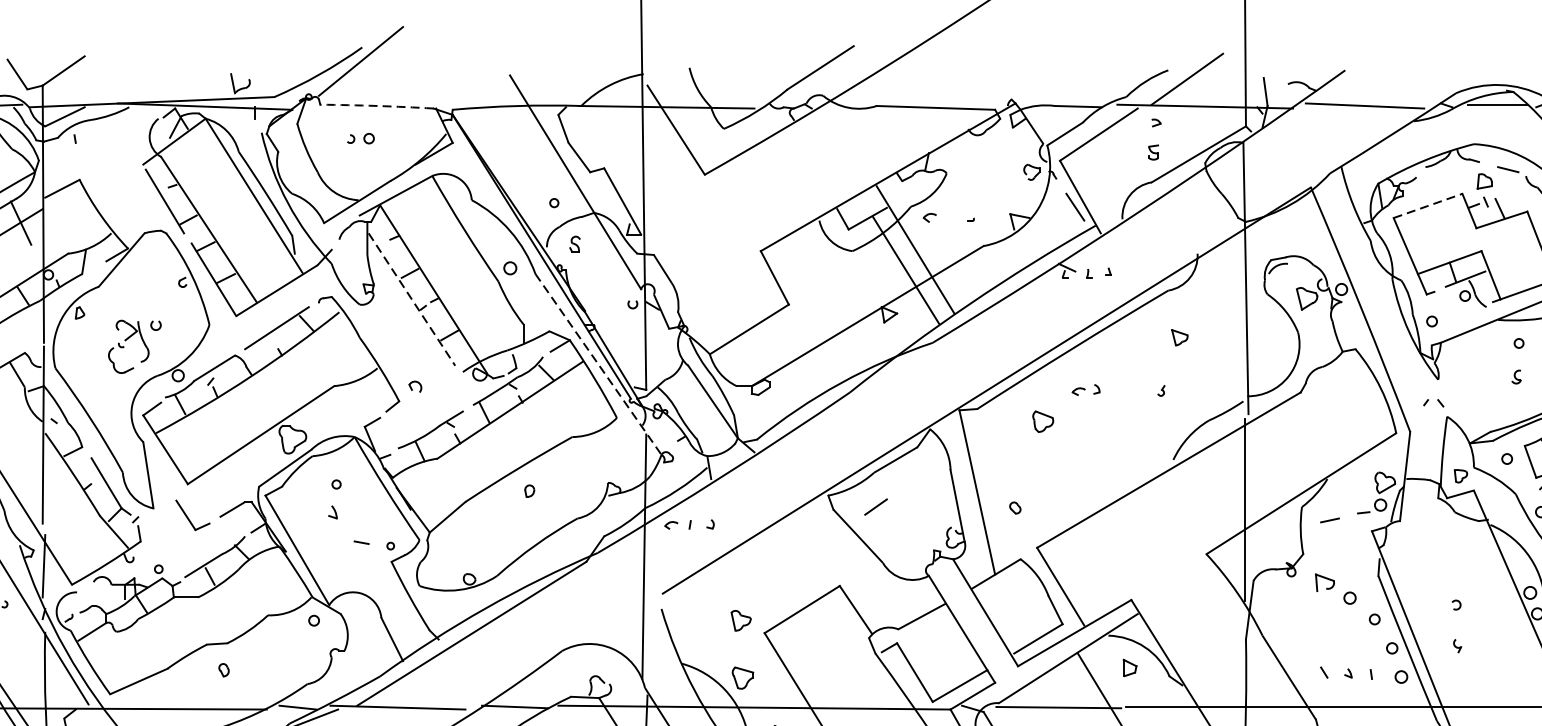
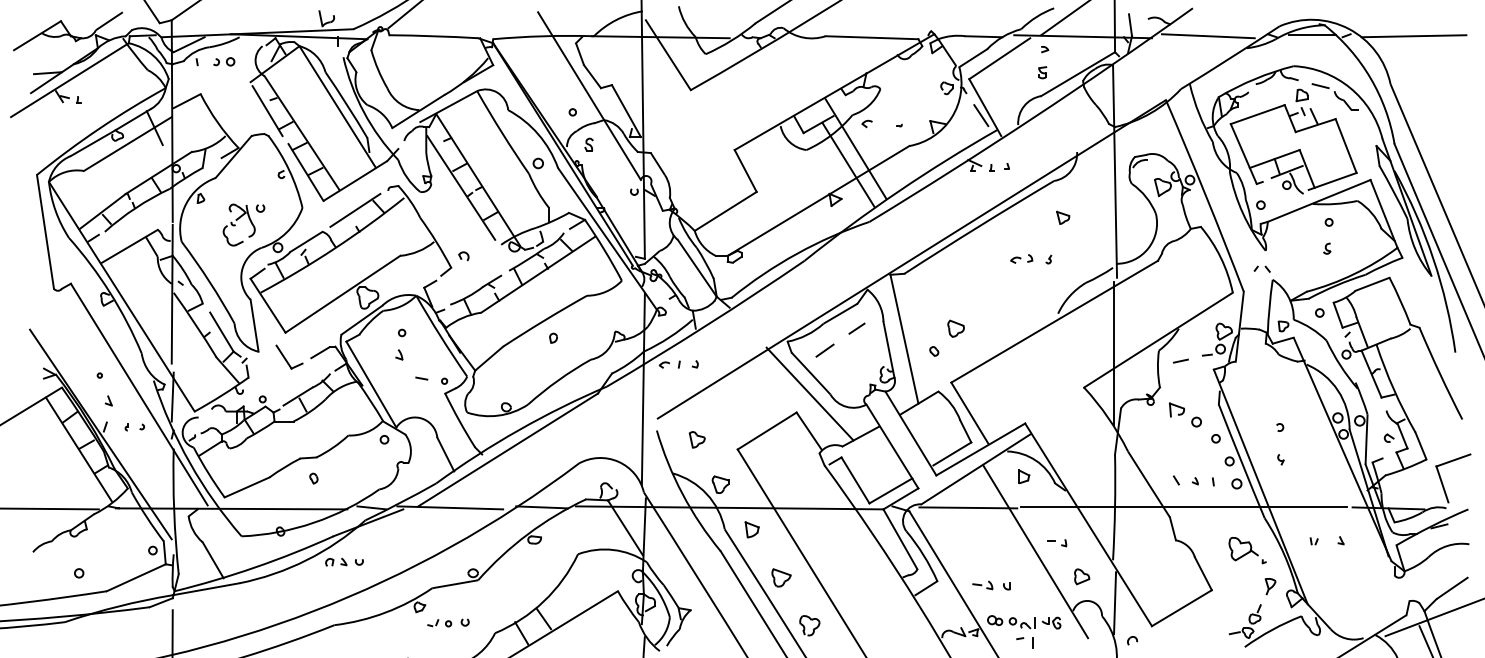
arc: (376, 106) -> (433, 36), dashed -> solid
part: (361, 138) -> (224, 61), moved
line: (1427, 205) -> (1257, 114), dashed -> solid
line: (412, 300) -> (461, 188), dashed -> solid
line: (598, 365) -> (607, 239), dashed -> solid
part: (1085, 389) -> (1021, 258), moved
part: (1042, 421) -> (955, 328), moved
line: (916, 478) -> (856, 328), added
line: (856, 561) -> (809, 393), added
part: (740, 620) -> (696, 439), moved

